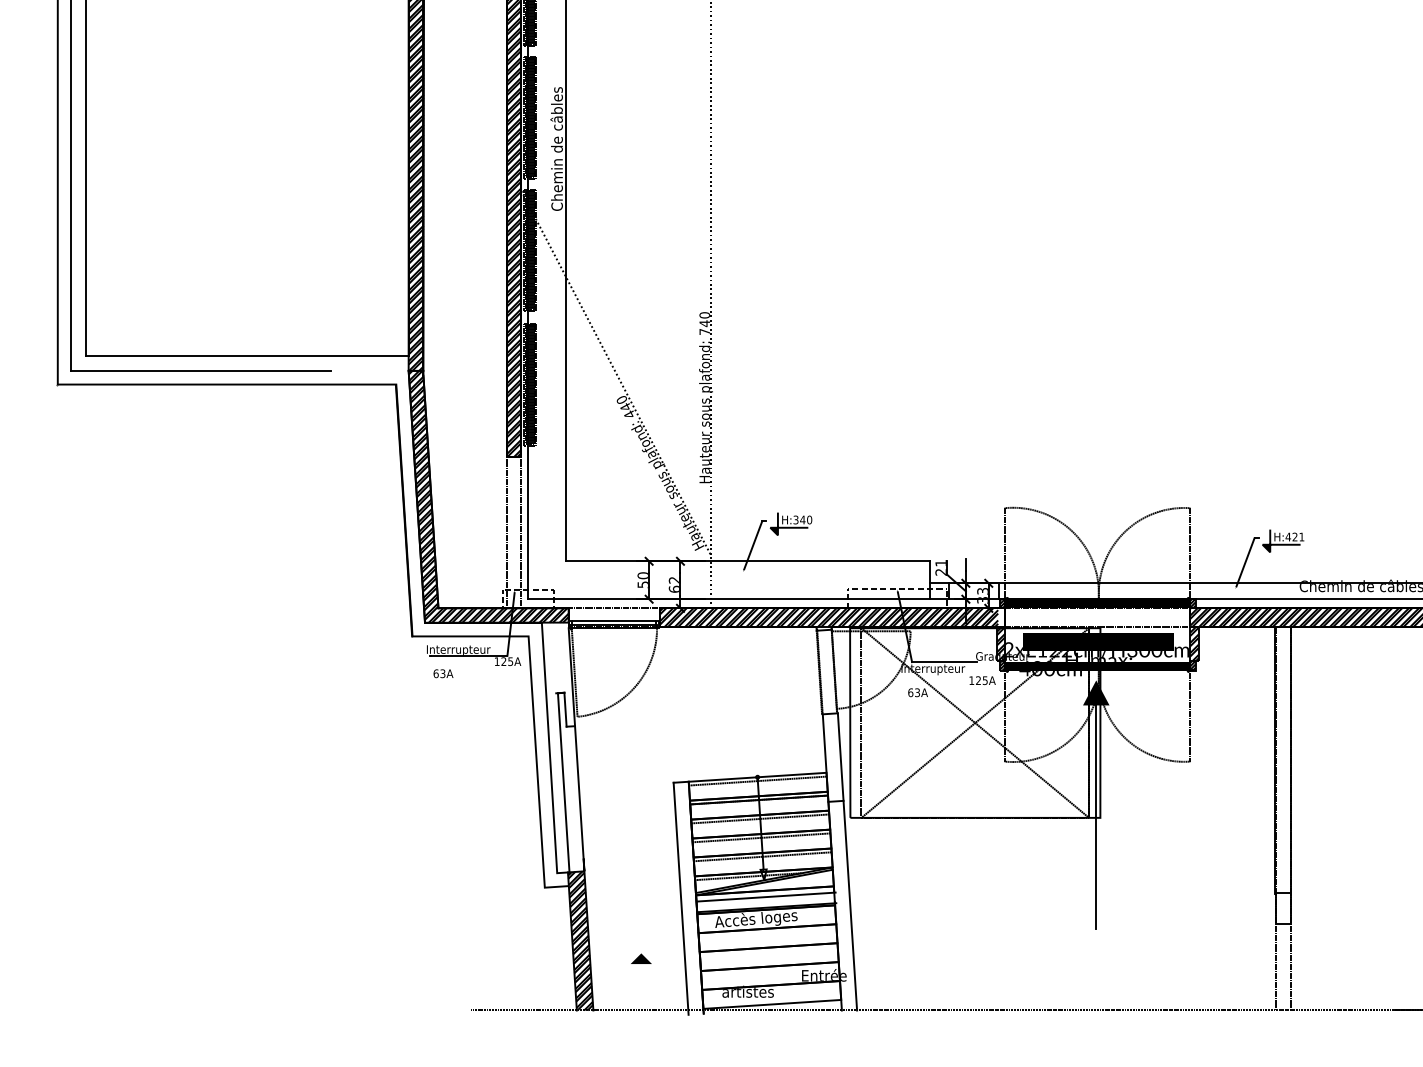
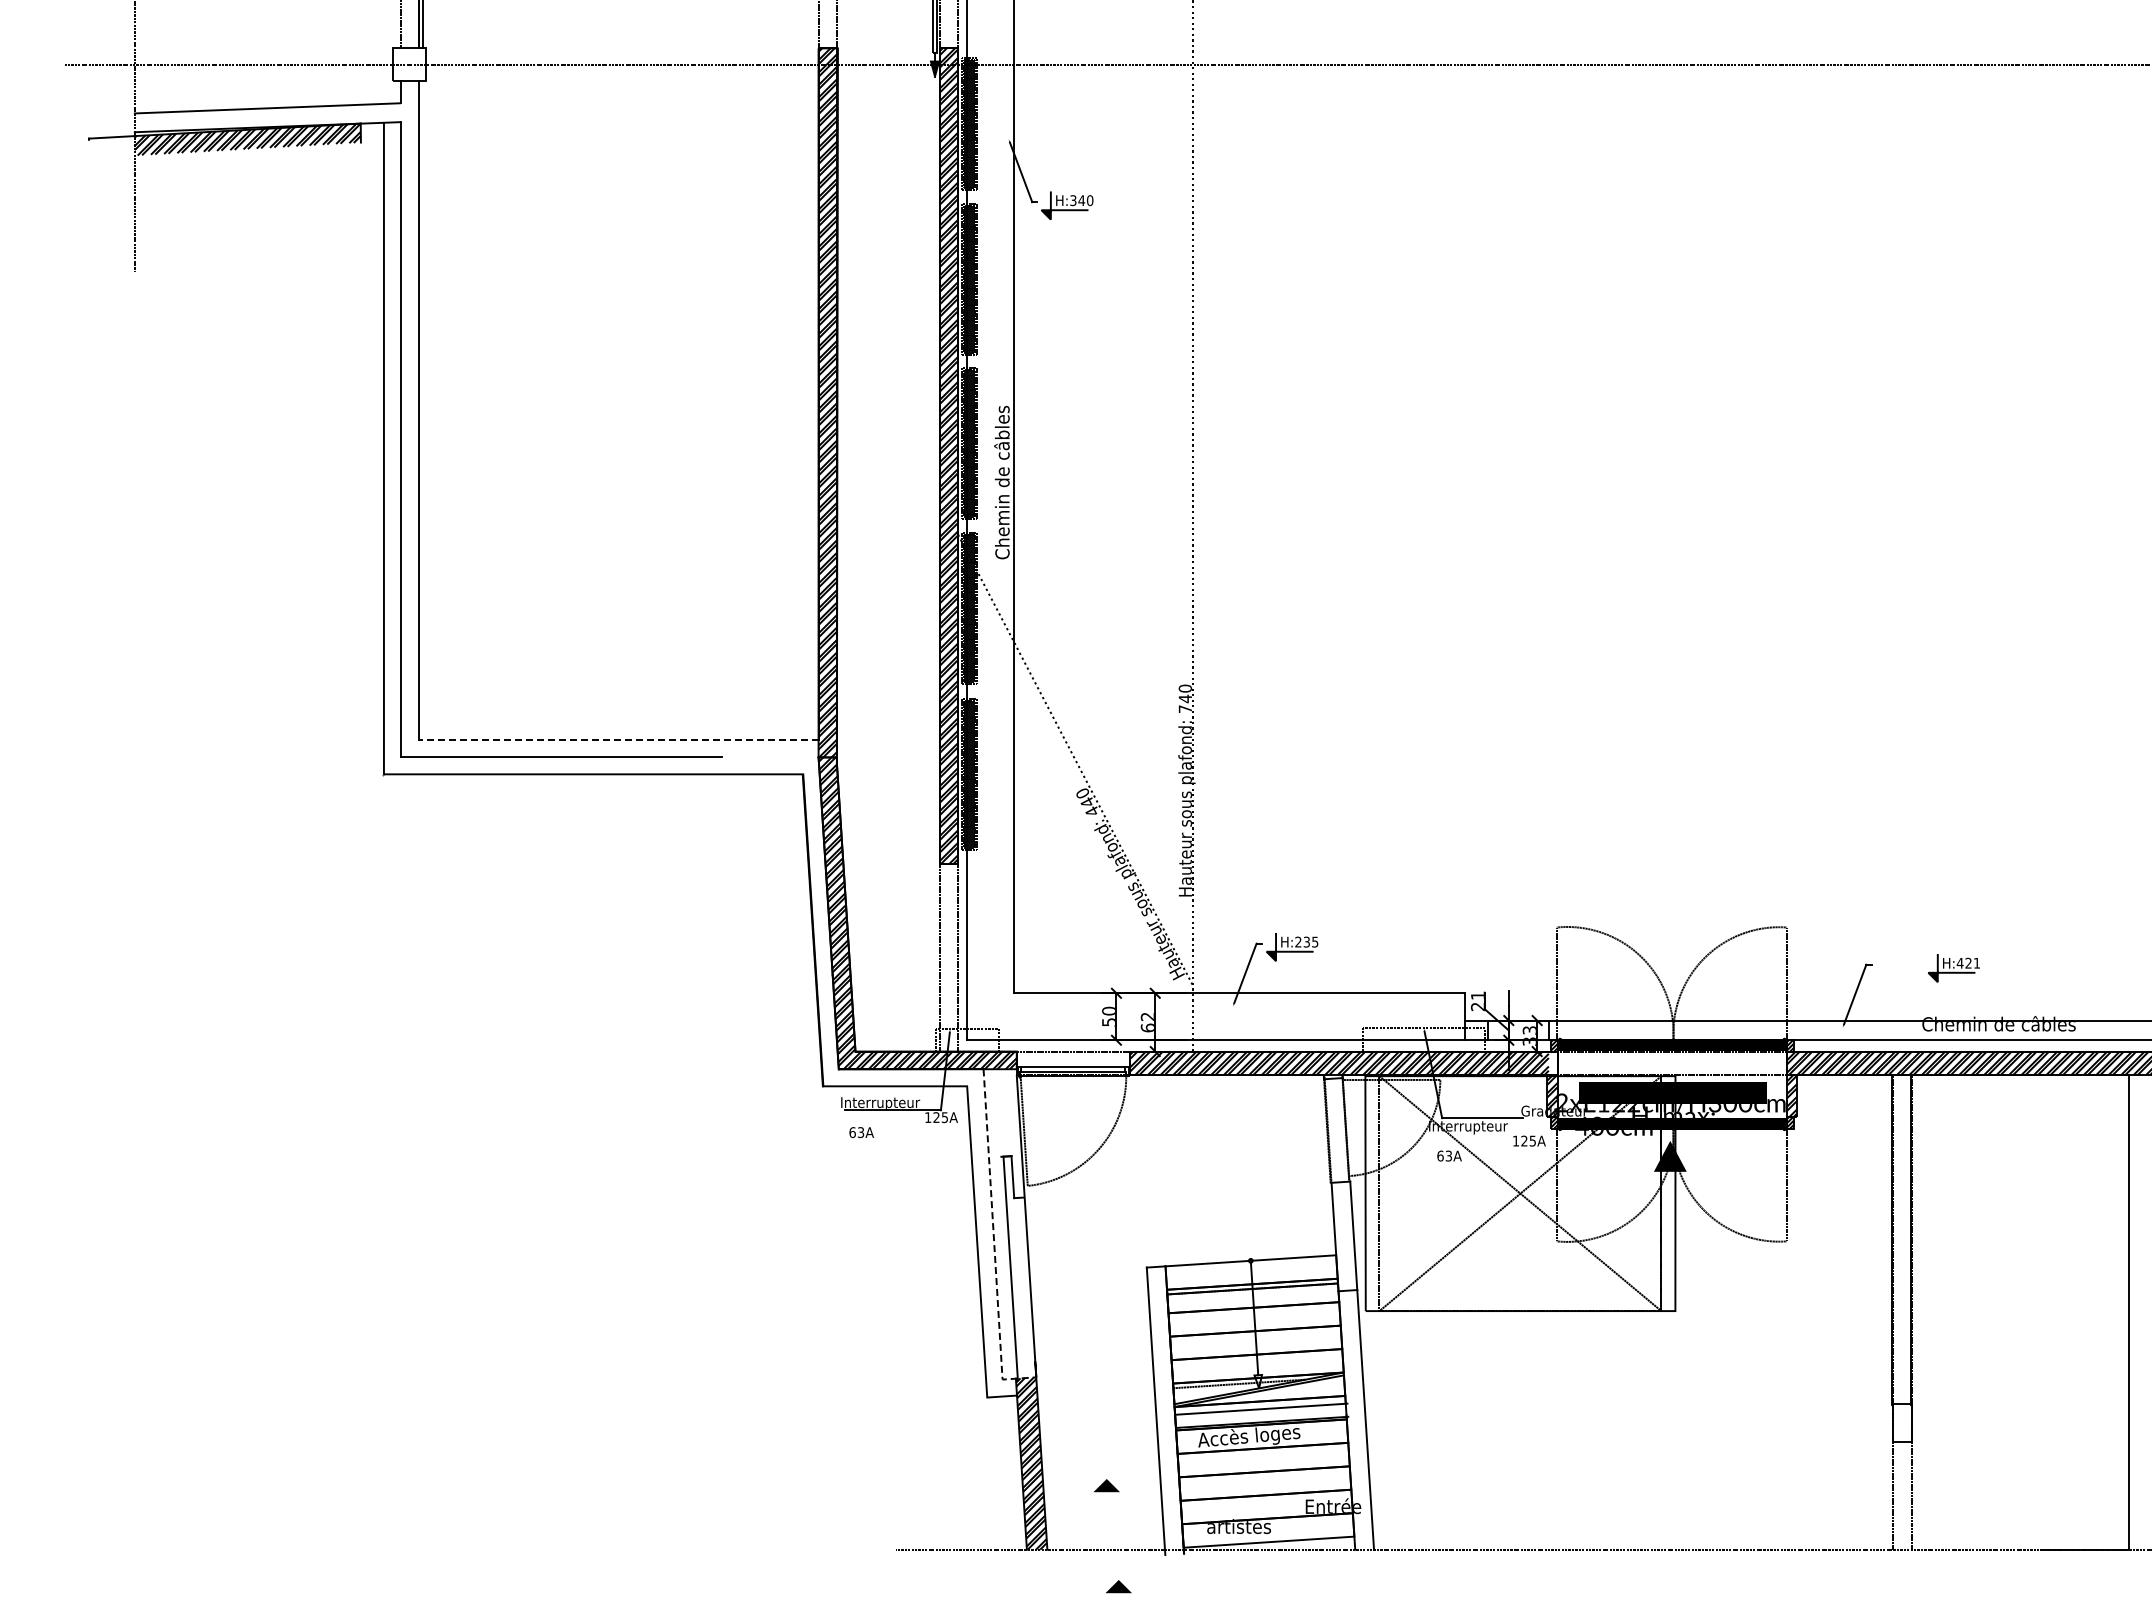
line: (247, 356) -> (618, 739), solid -> dashed
text: (802, 519) -> (1306, 941), H:340 -> H:235
part: (1282, 541) -> (1953, 968), moved
line: (550, 761) -> (994, 1241), solid -> dashed
line: (757, 781) -> (1250, 1265), removed
line: (1096, 817) -> (1670, 1310), removed
line: (759, 818) -> (1253, 1311), removed
line: (761, 837) -> (1255, 1335), removed
line: (762, 856) -> (1256, 1358), removed
part: (650, 1040) -> (1118, 1586), added

